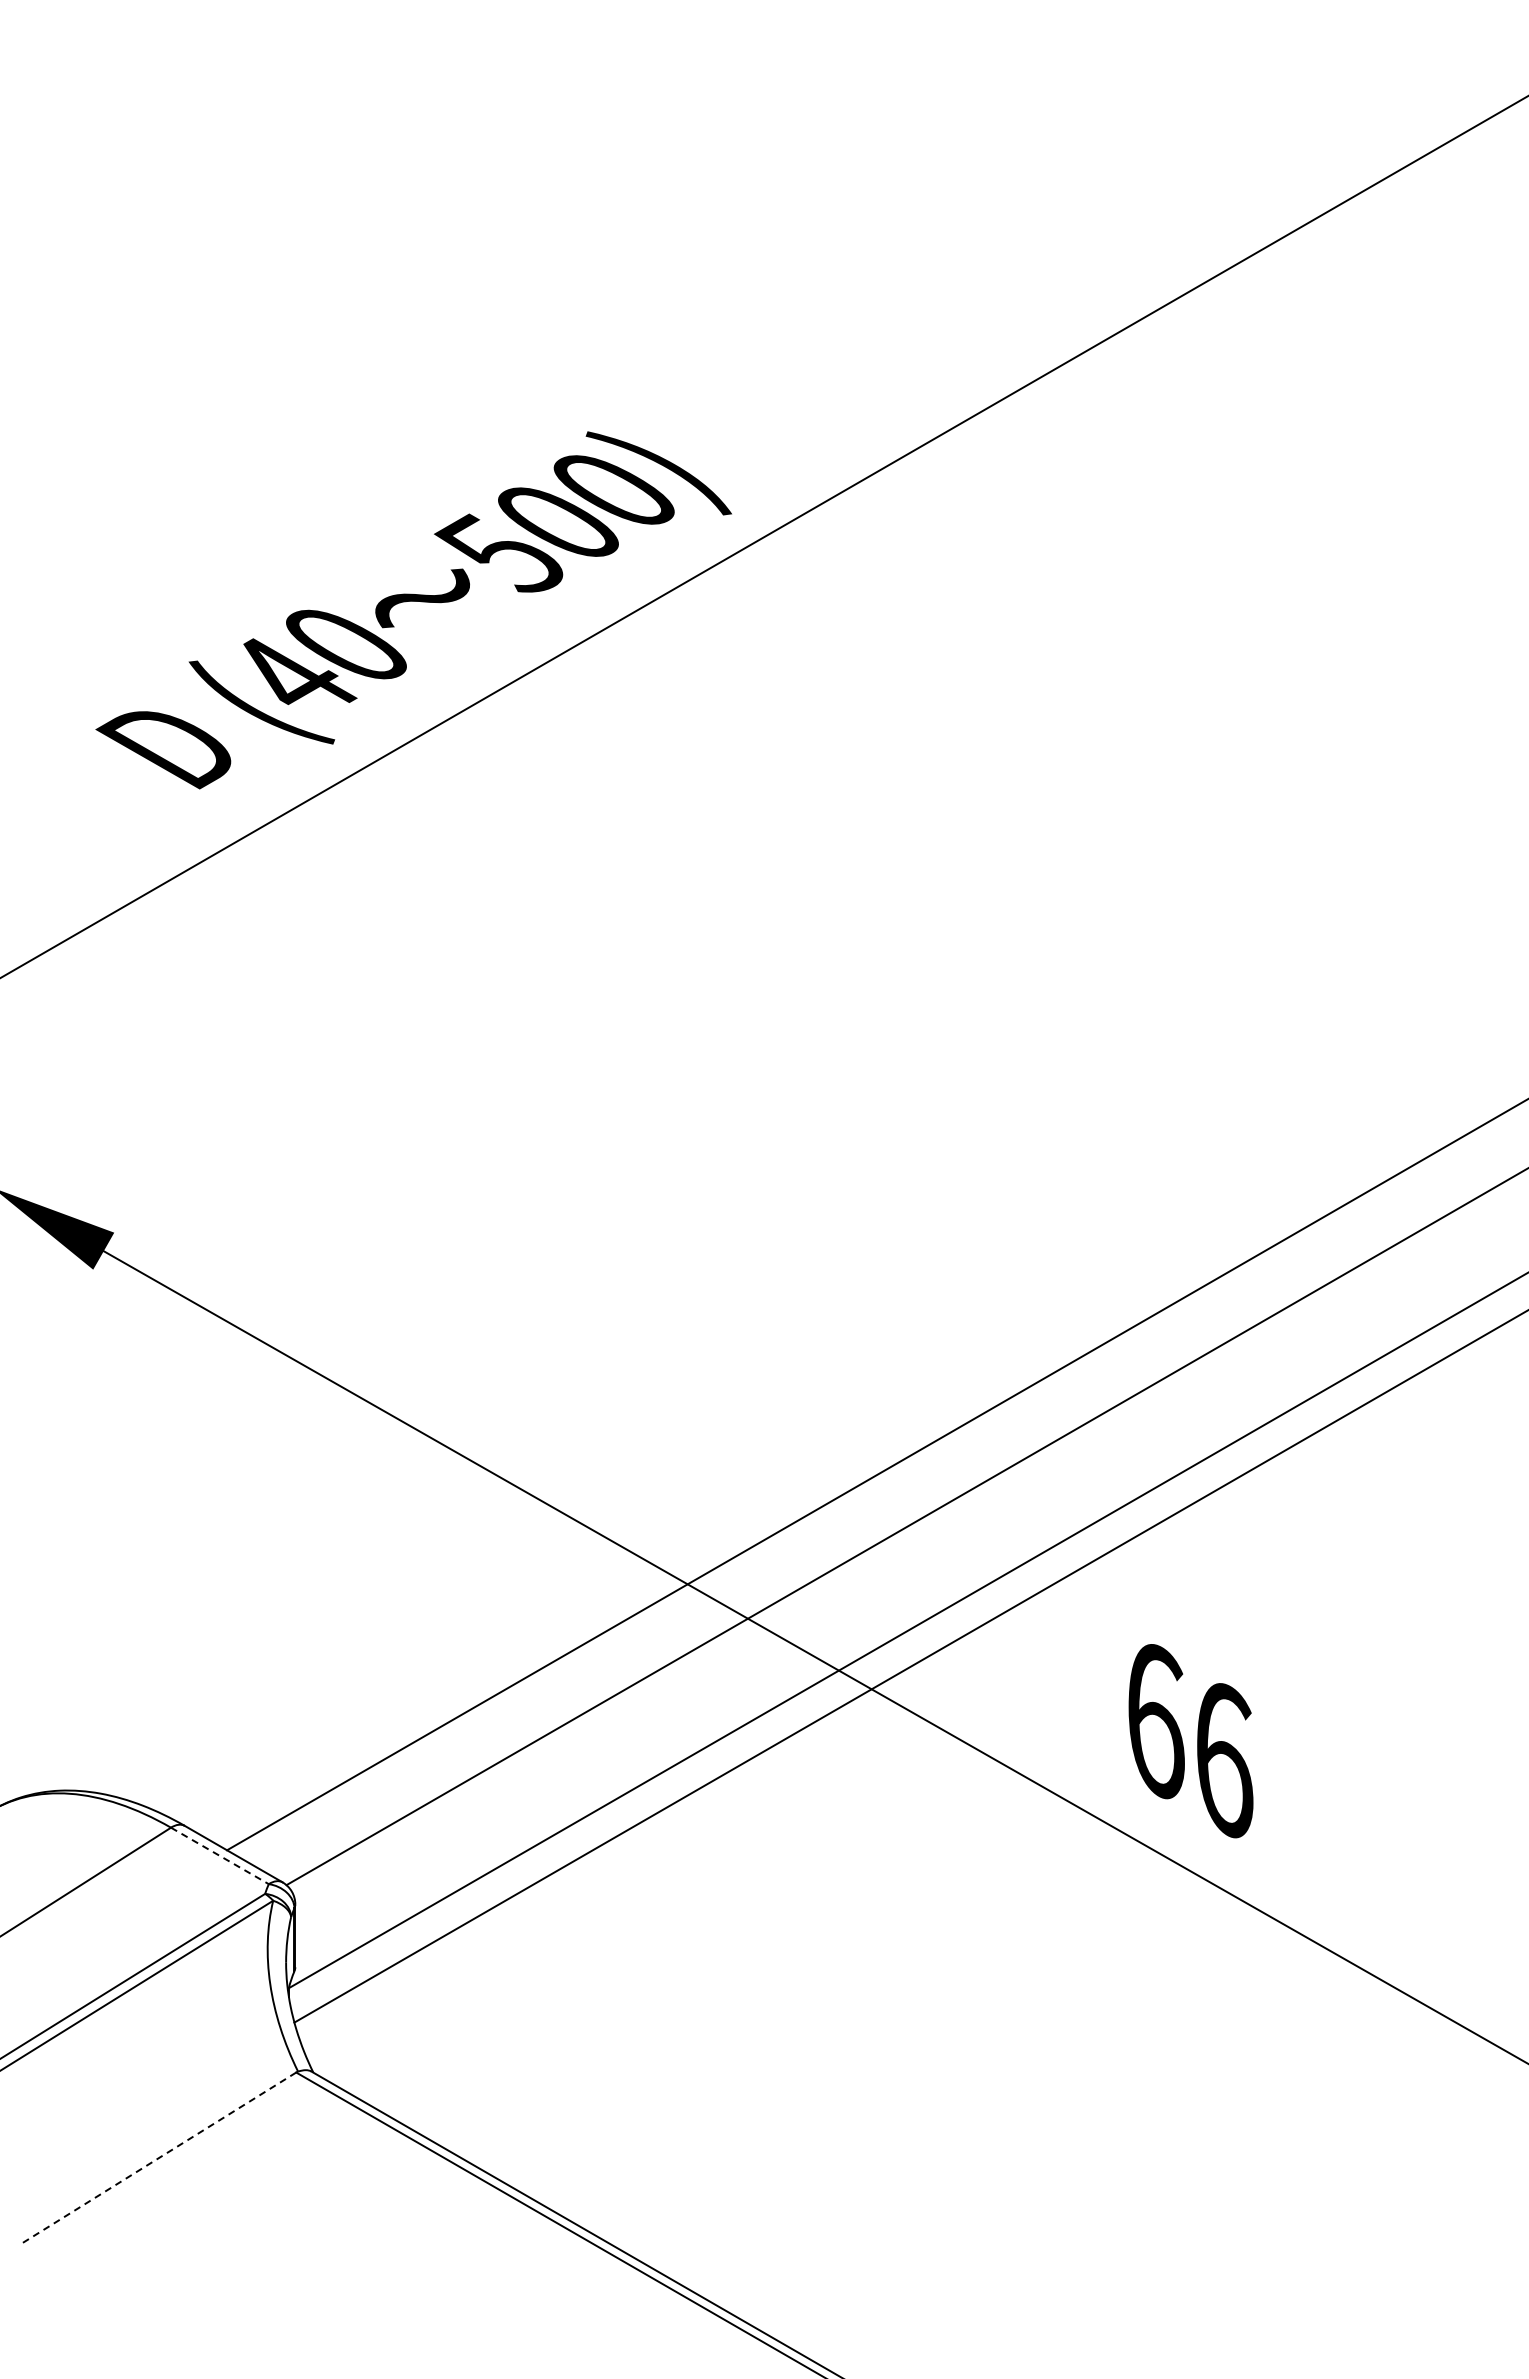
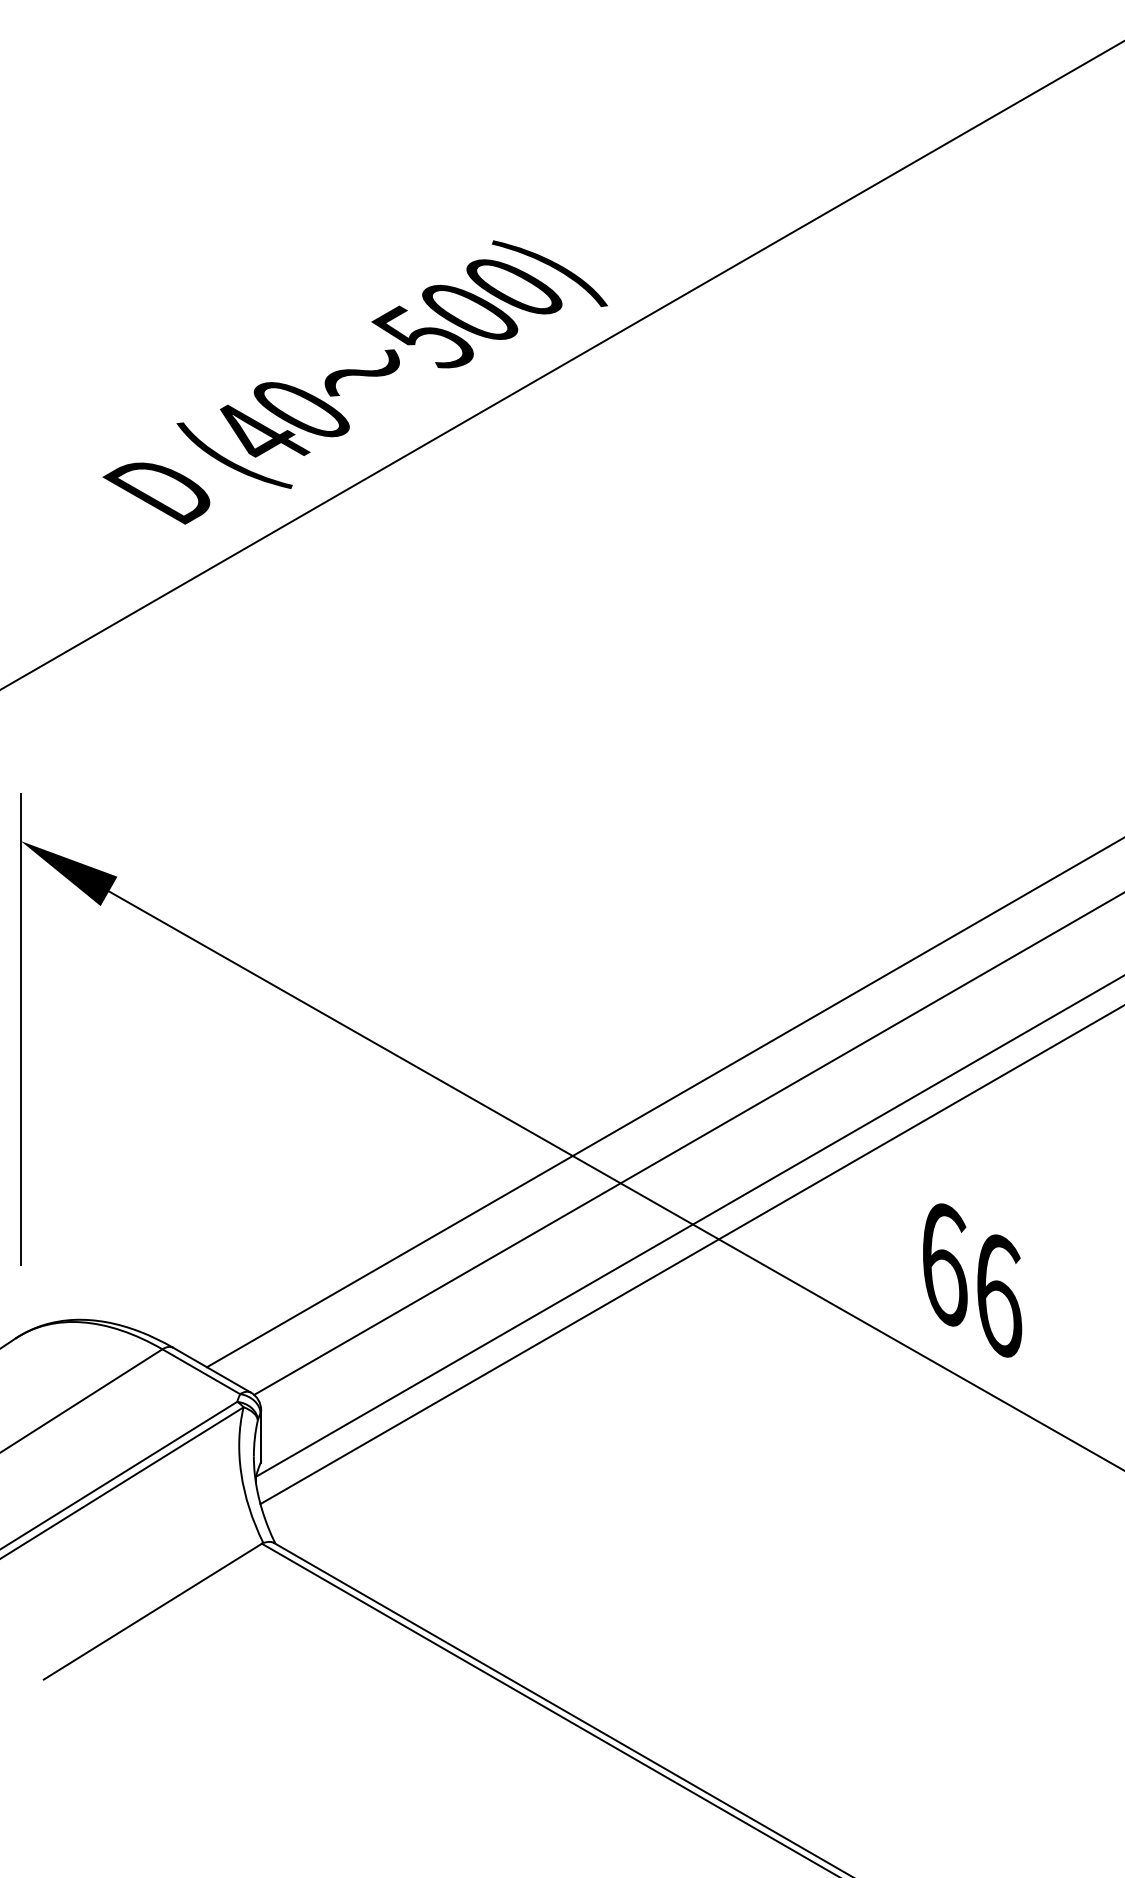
line: (220, 1856) -> (201, 1372), dashed -> solid
line: (158, 2158) -> (152, 1612), dashed -> solid

